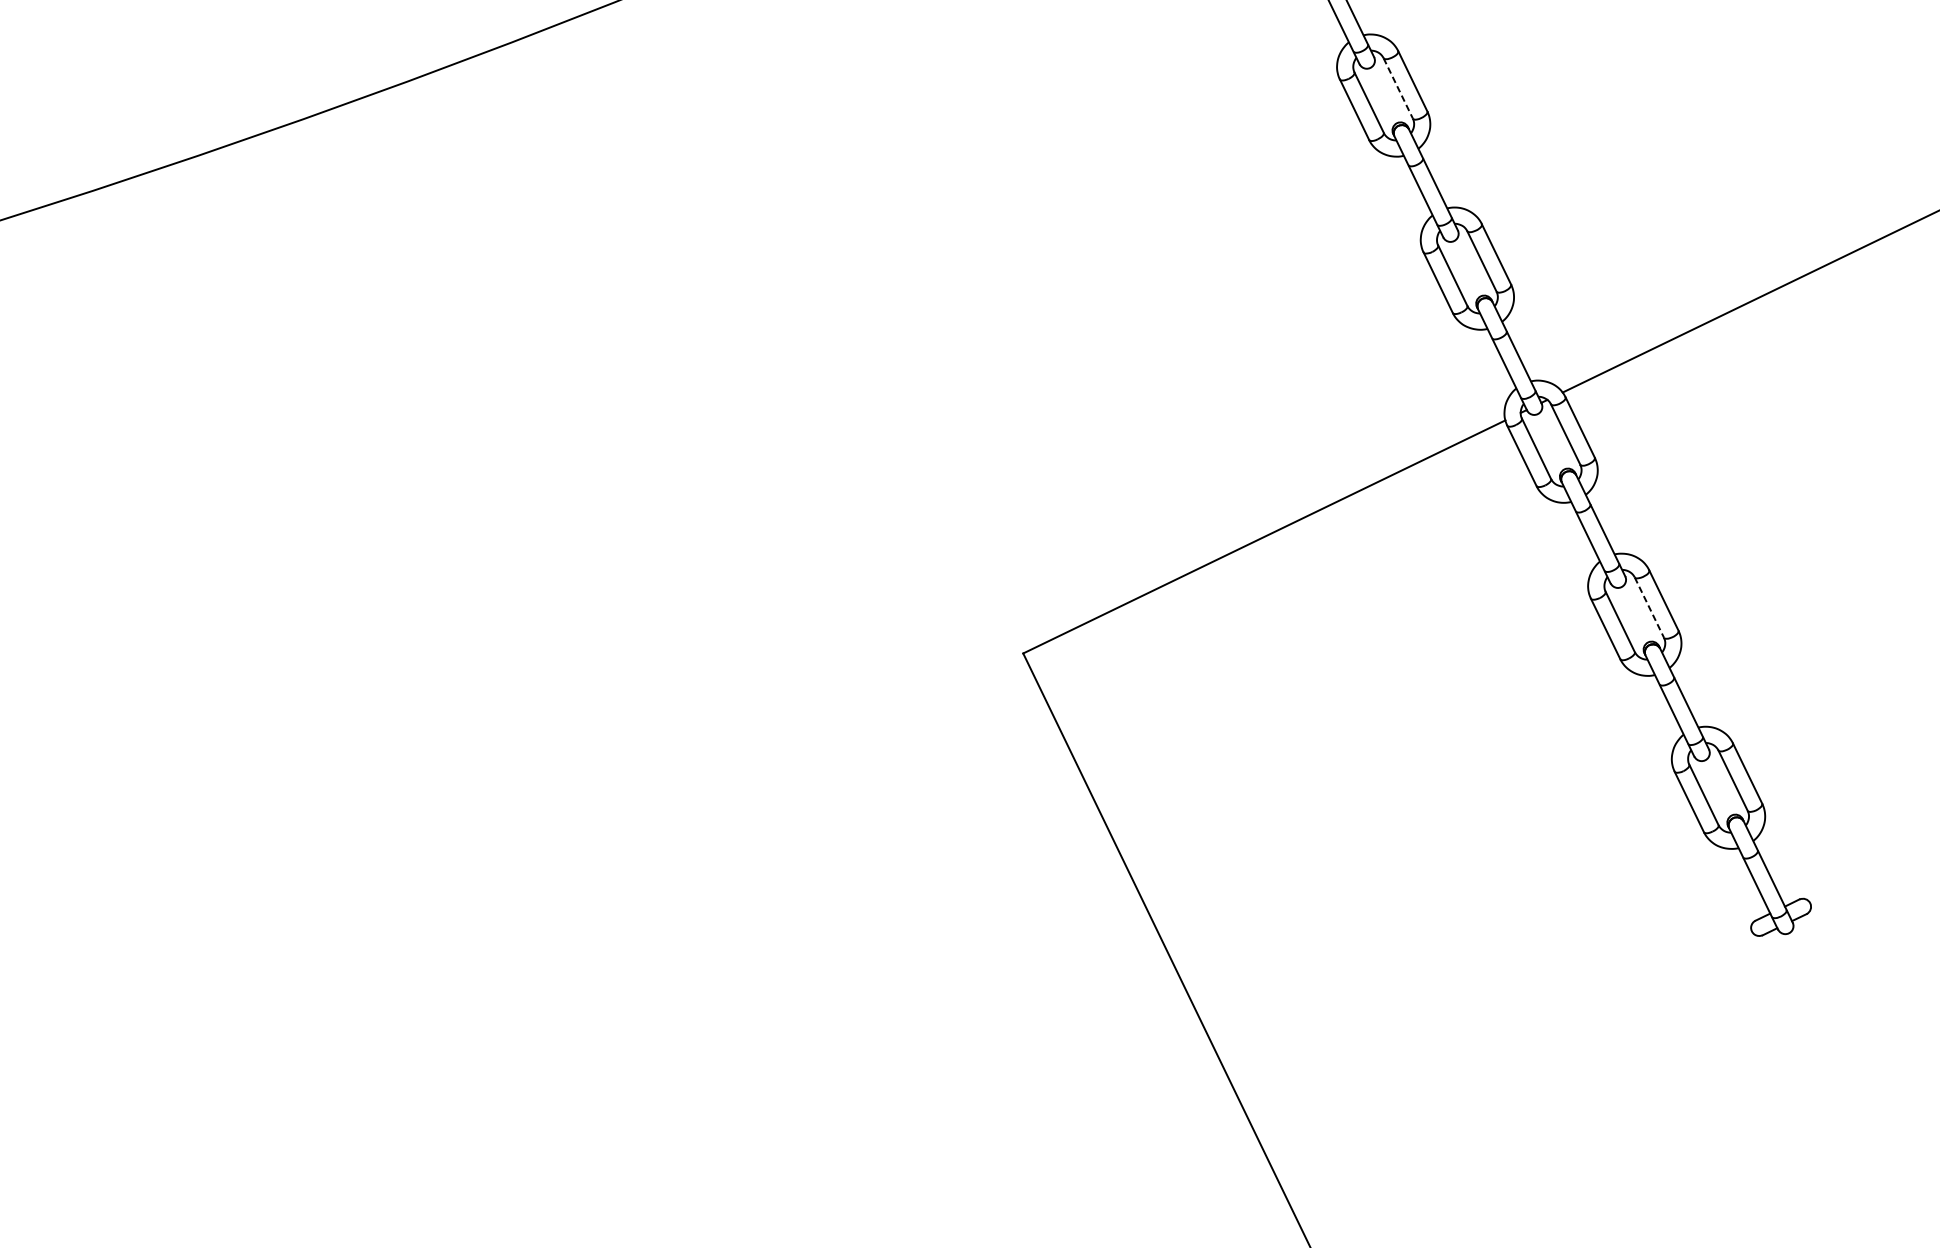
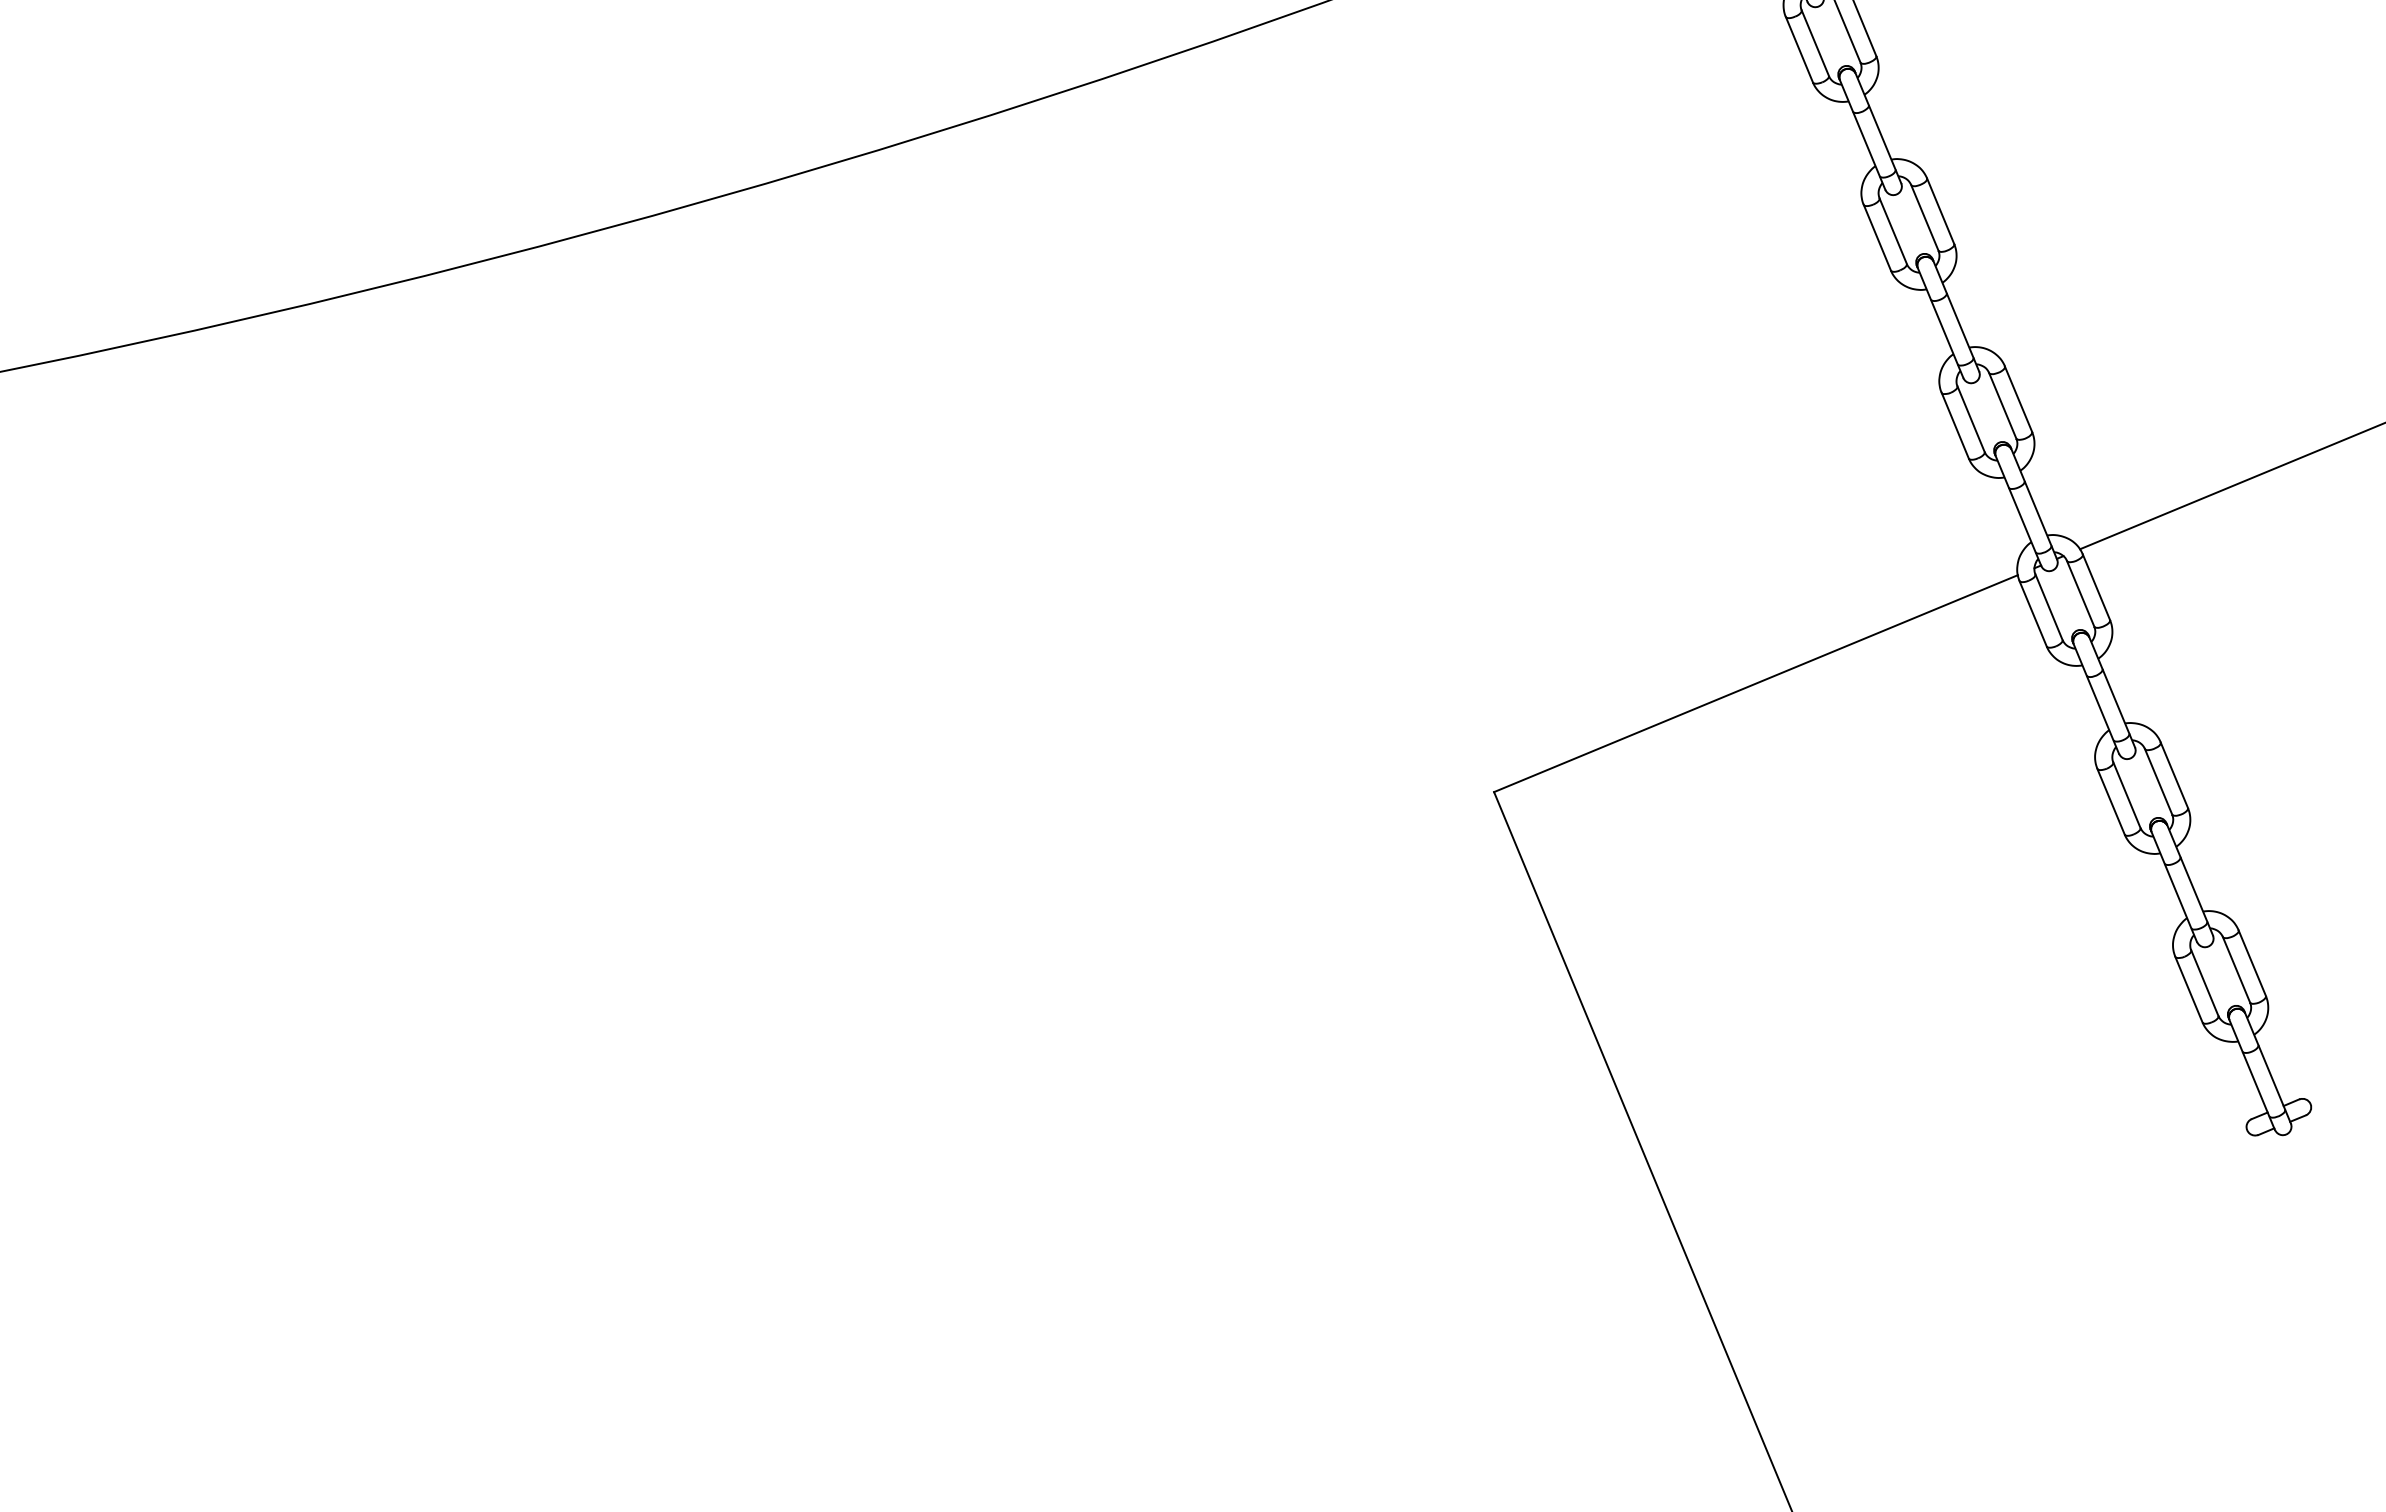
line: (1397, 88) -> (1924, 217), dashed -> solid
line: (1649, 607) -> (2158, 781), dashed -> solid

